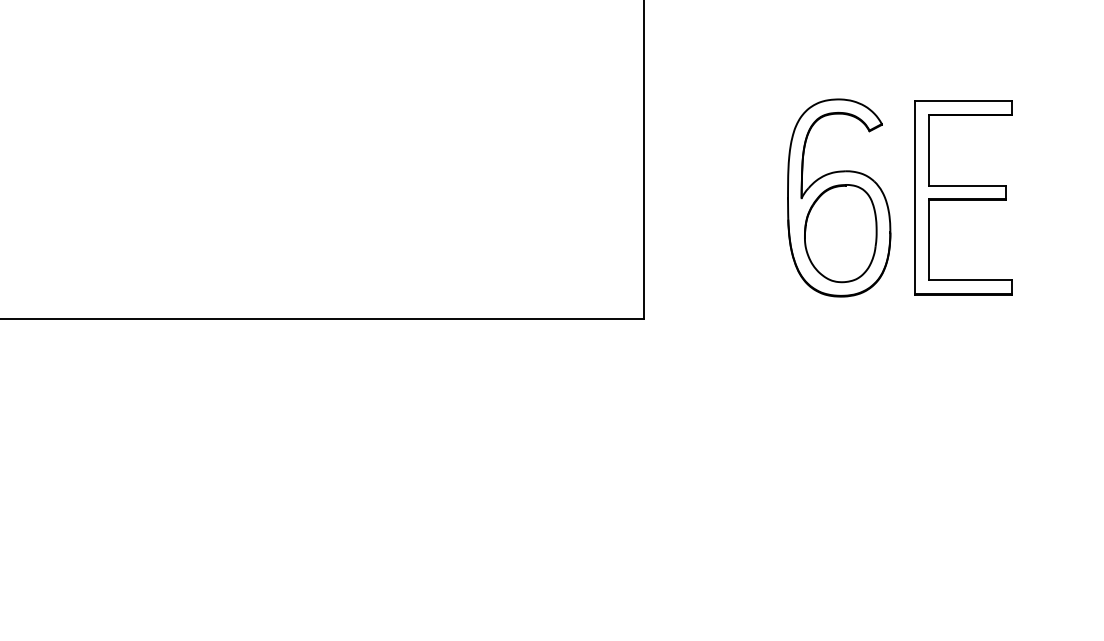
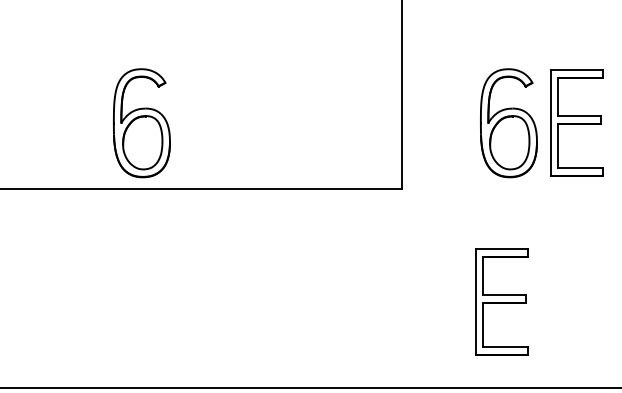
part: (168, 198) -> (141, 123), added
part: (825, 523) -> (501, 301), added

